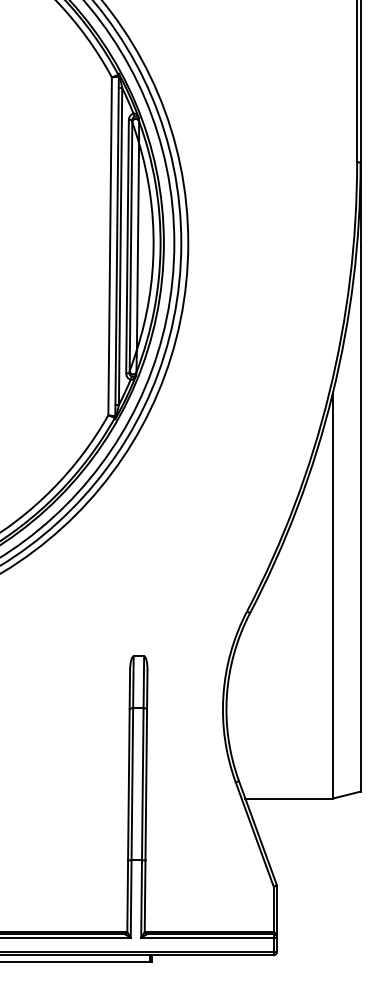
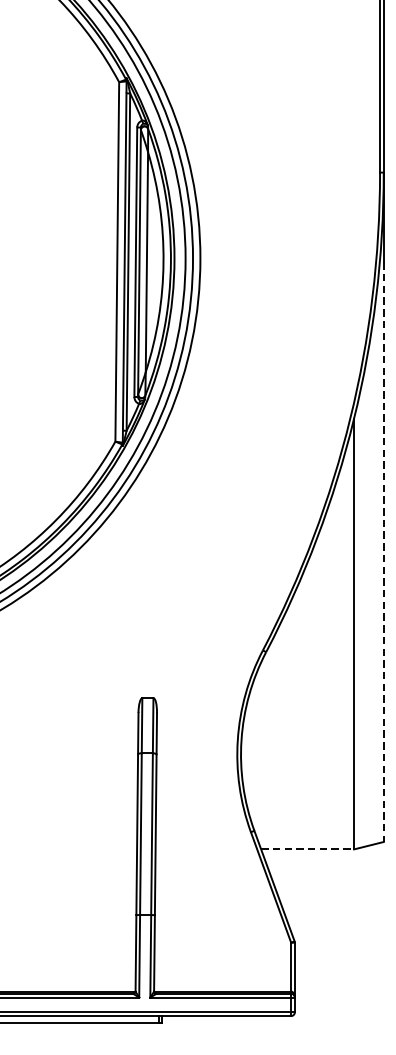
line: (360, 519) -> (383, 552), solid -> dashed
line: (289, 798) -> (308, 849), solid -> dashed

